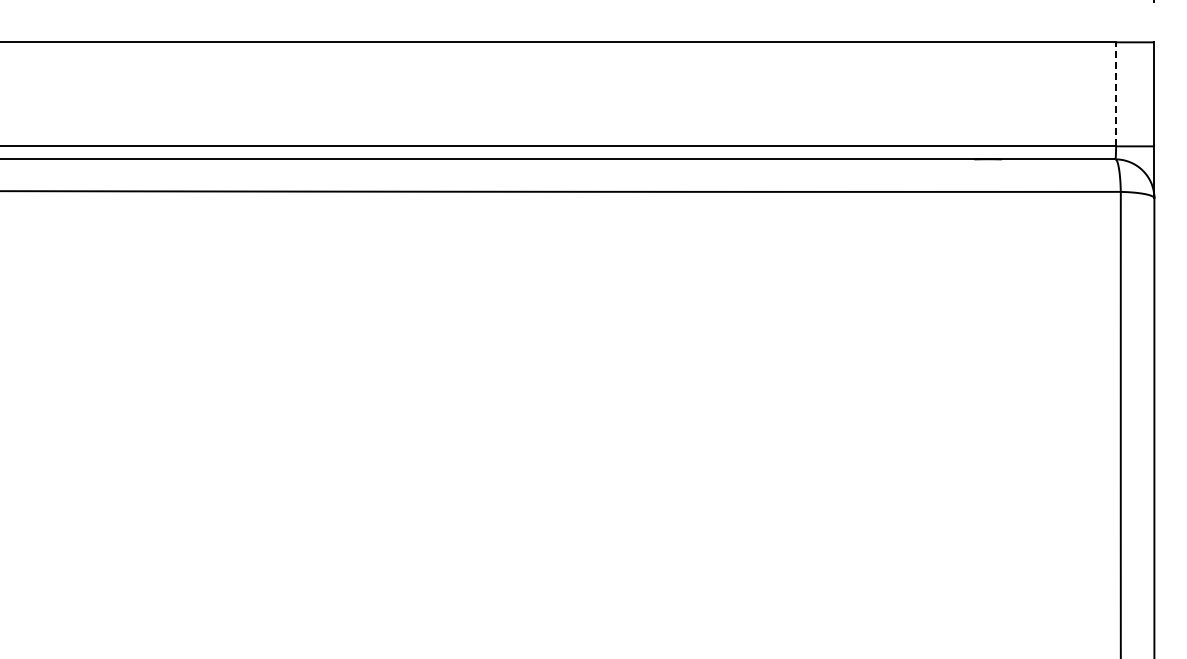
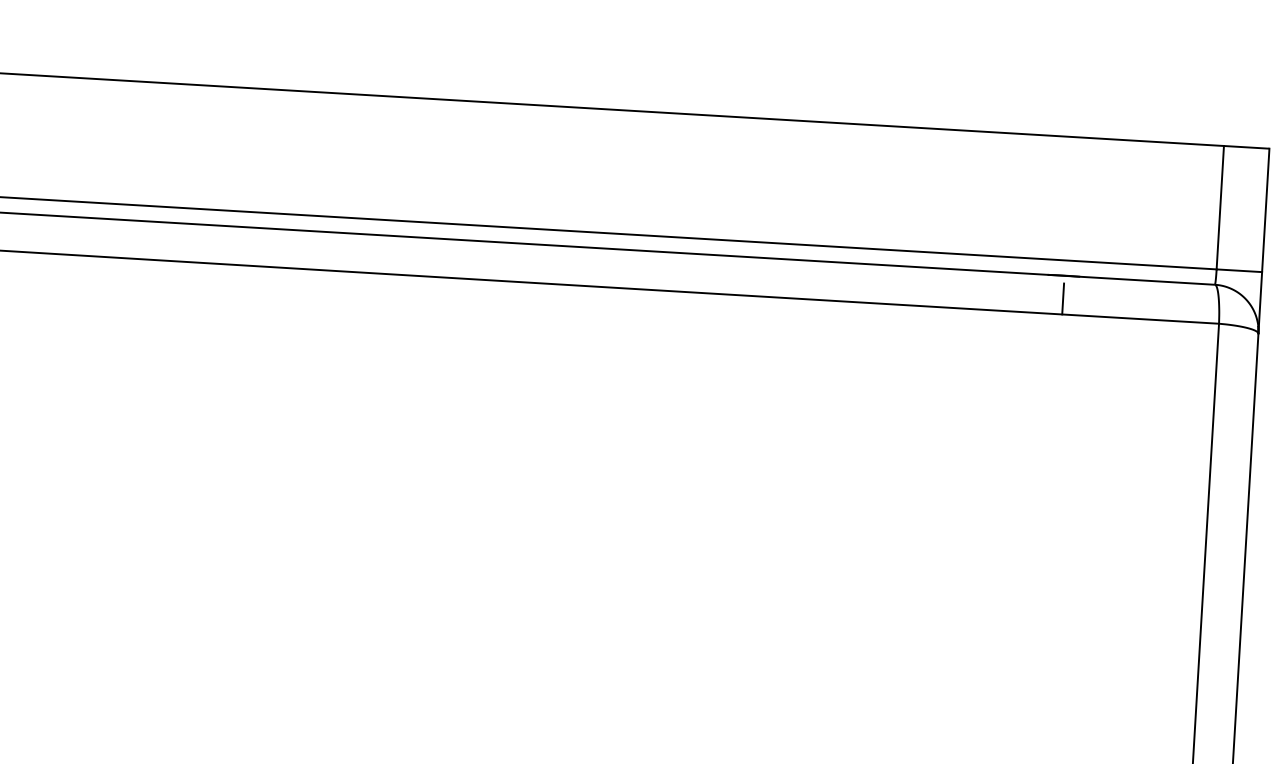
line: (1116, 93) -> (1220, 206), dashed -> solid
line: (988, 178) -> (1063, 298), added

